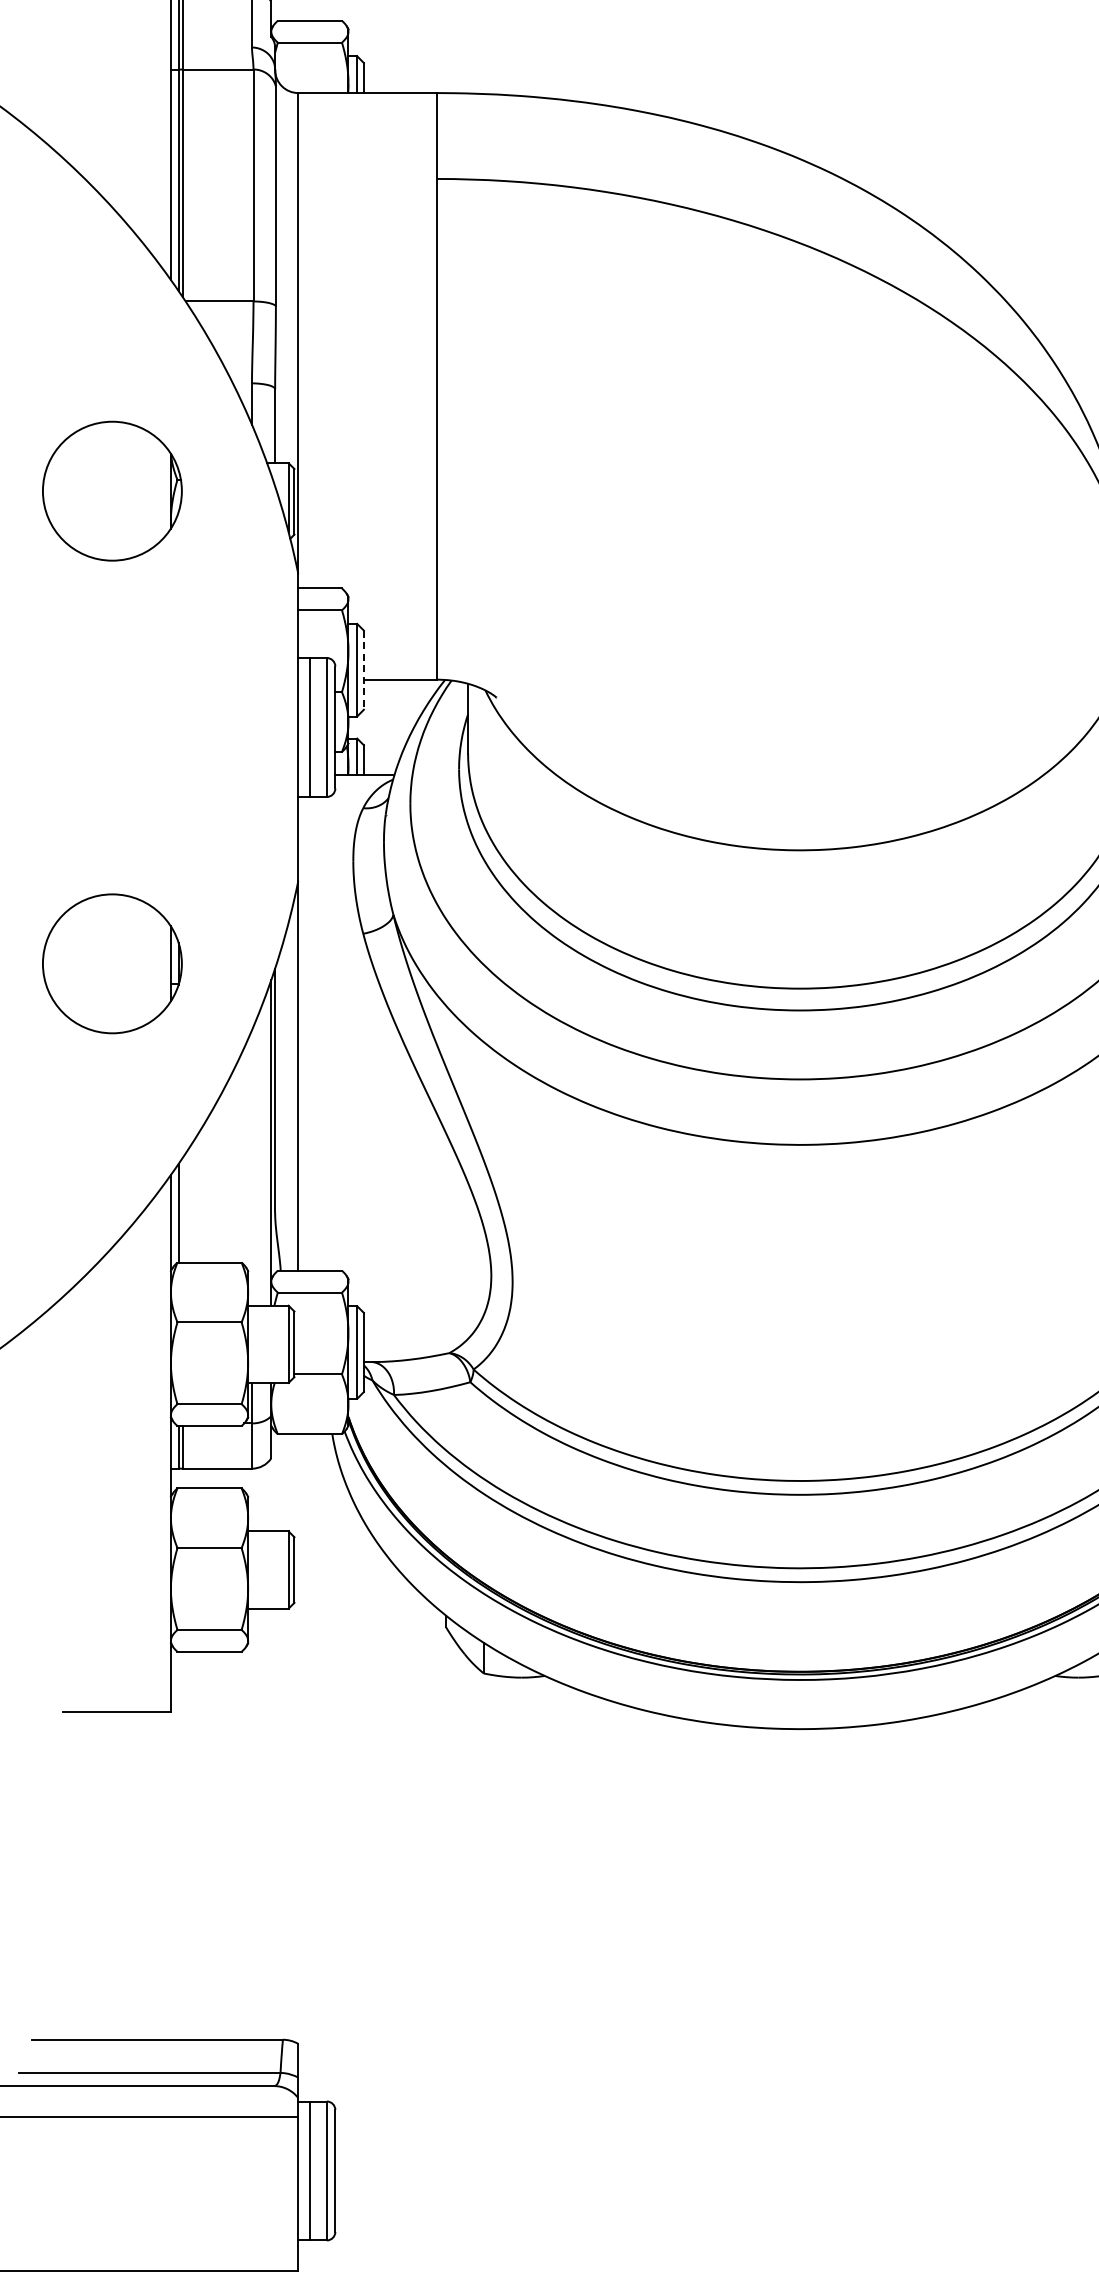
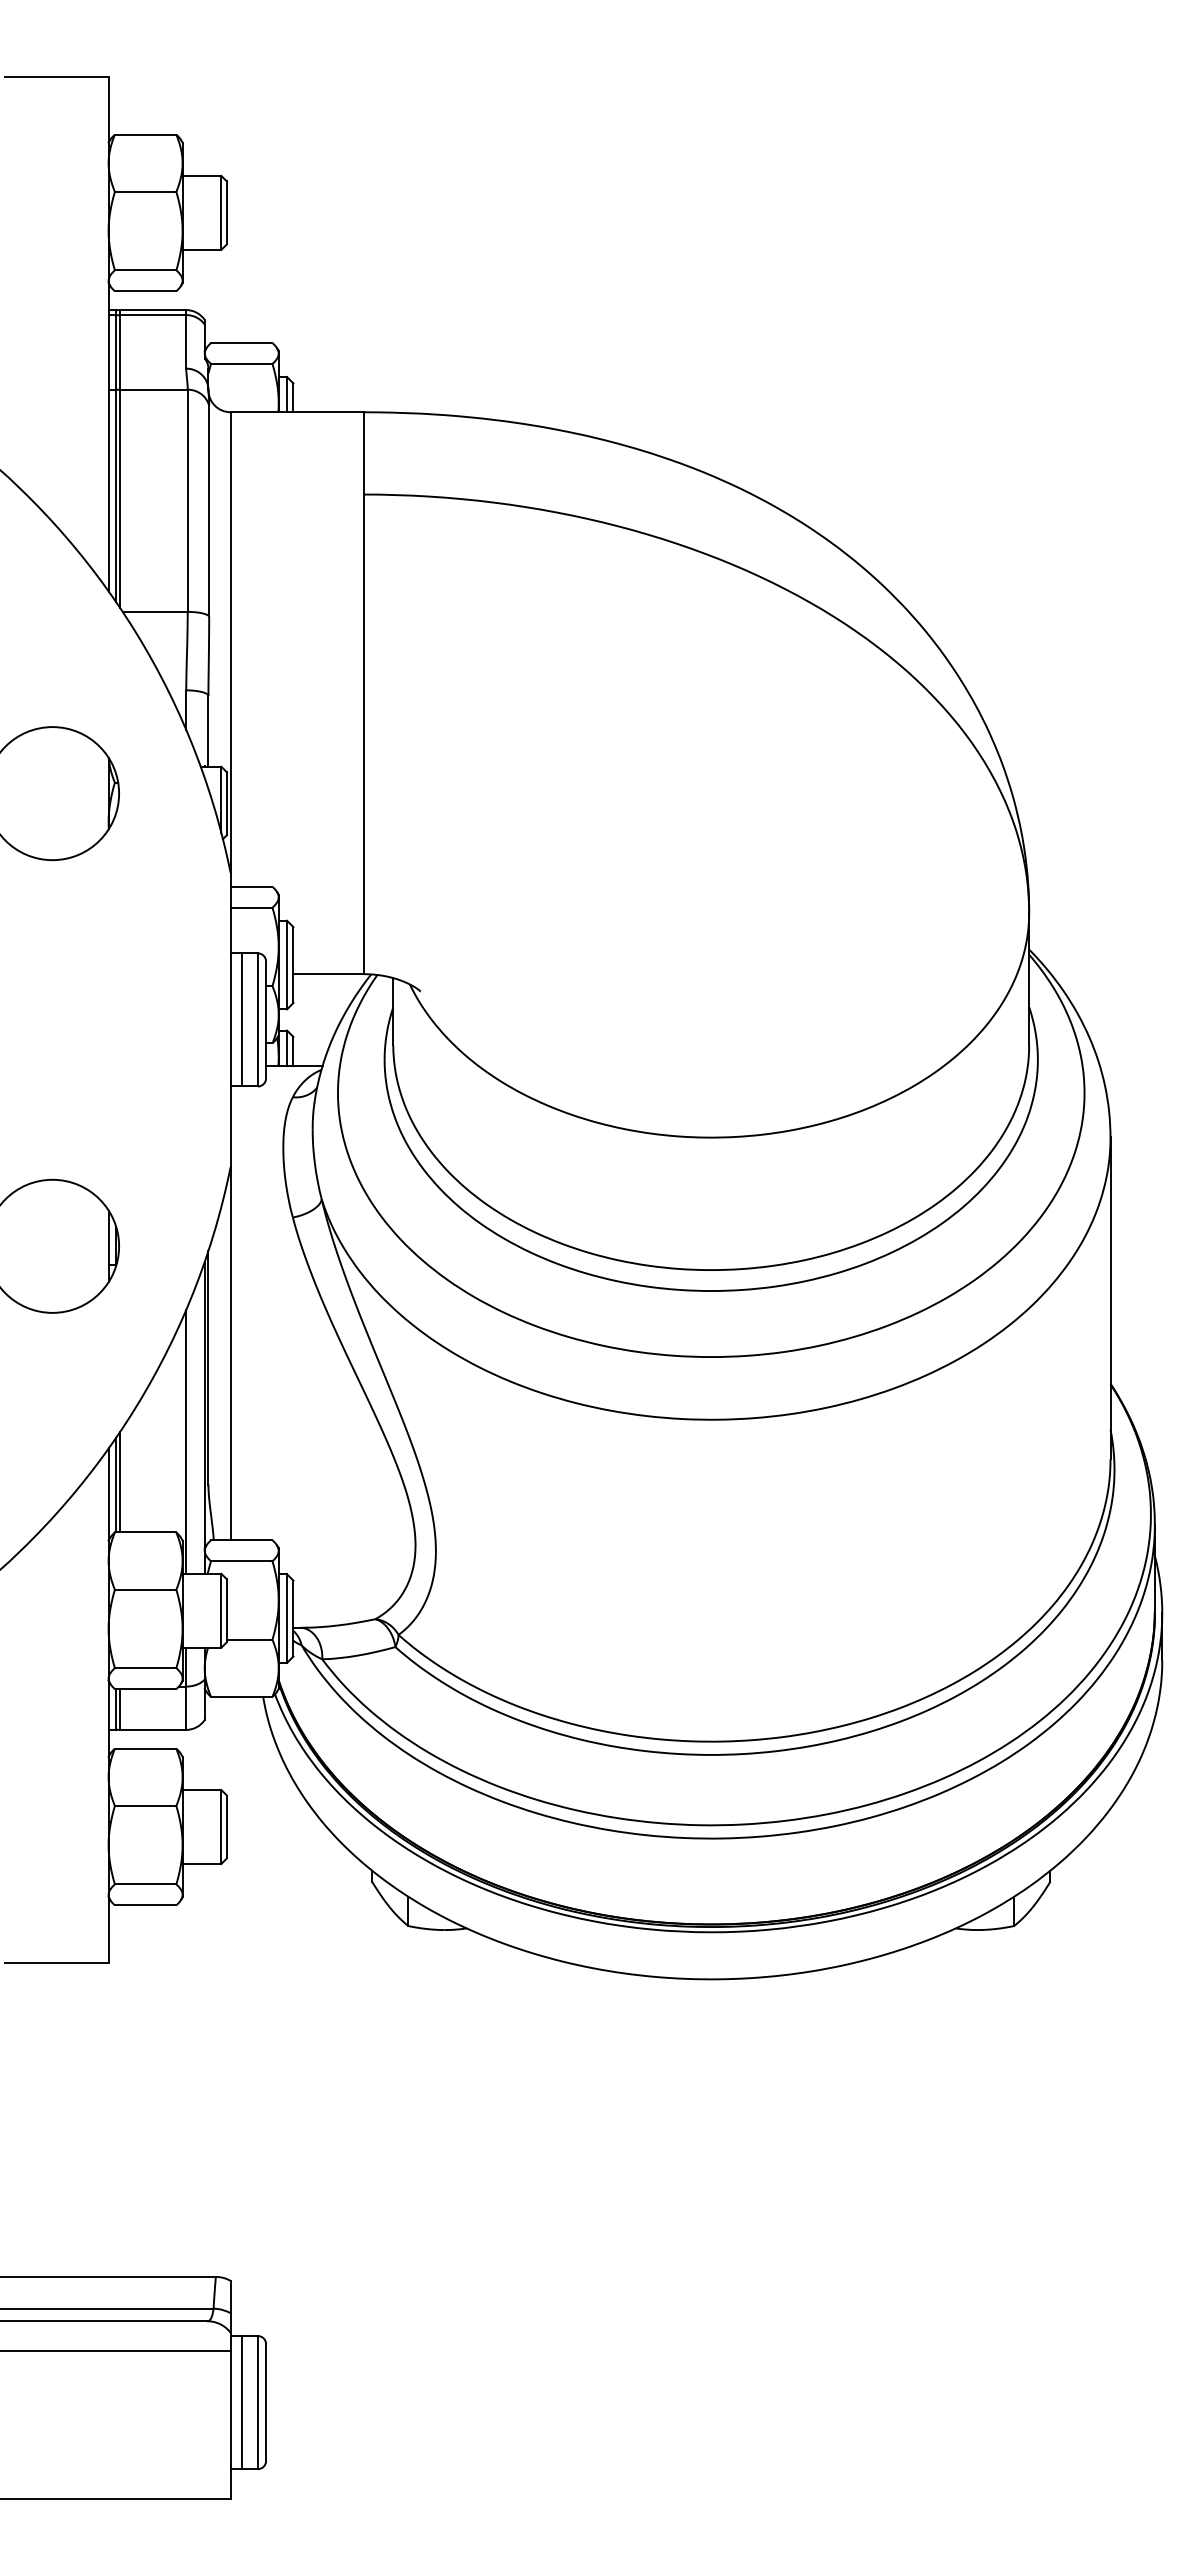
line: (363, 670) -> (293, 965), dashed -> solid
line: (252, 1167) -> (186, 1441), added
line: (182, 1210) -> (119, 1482), added

